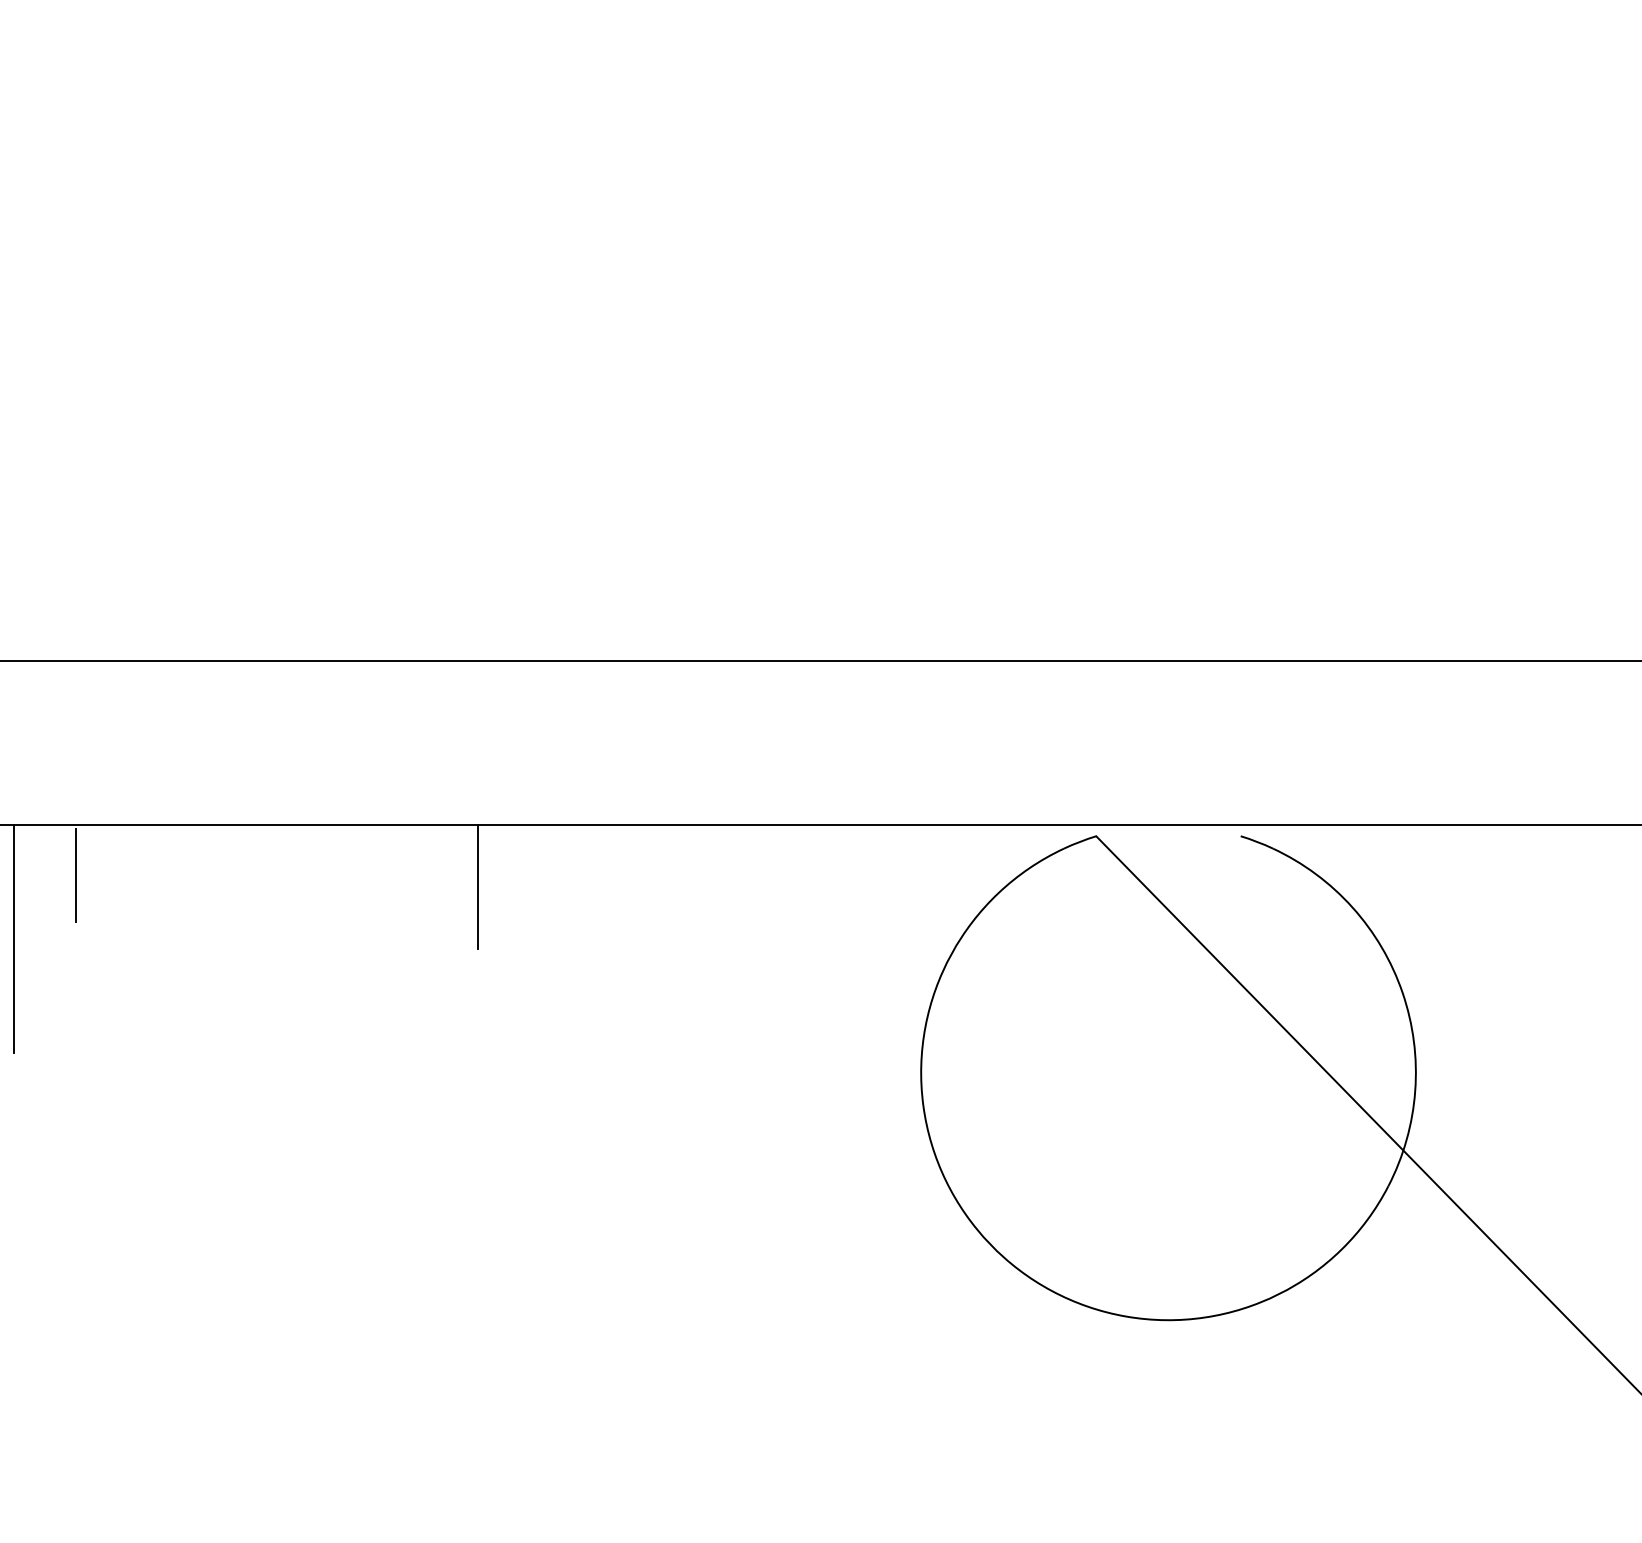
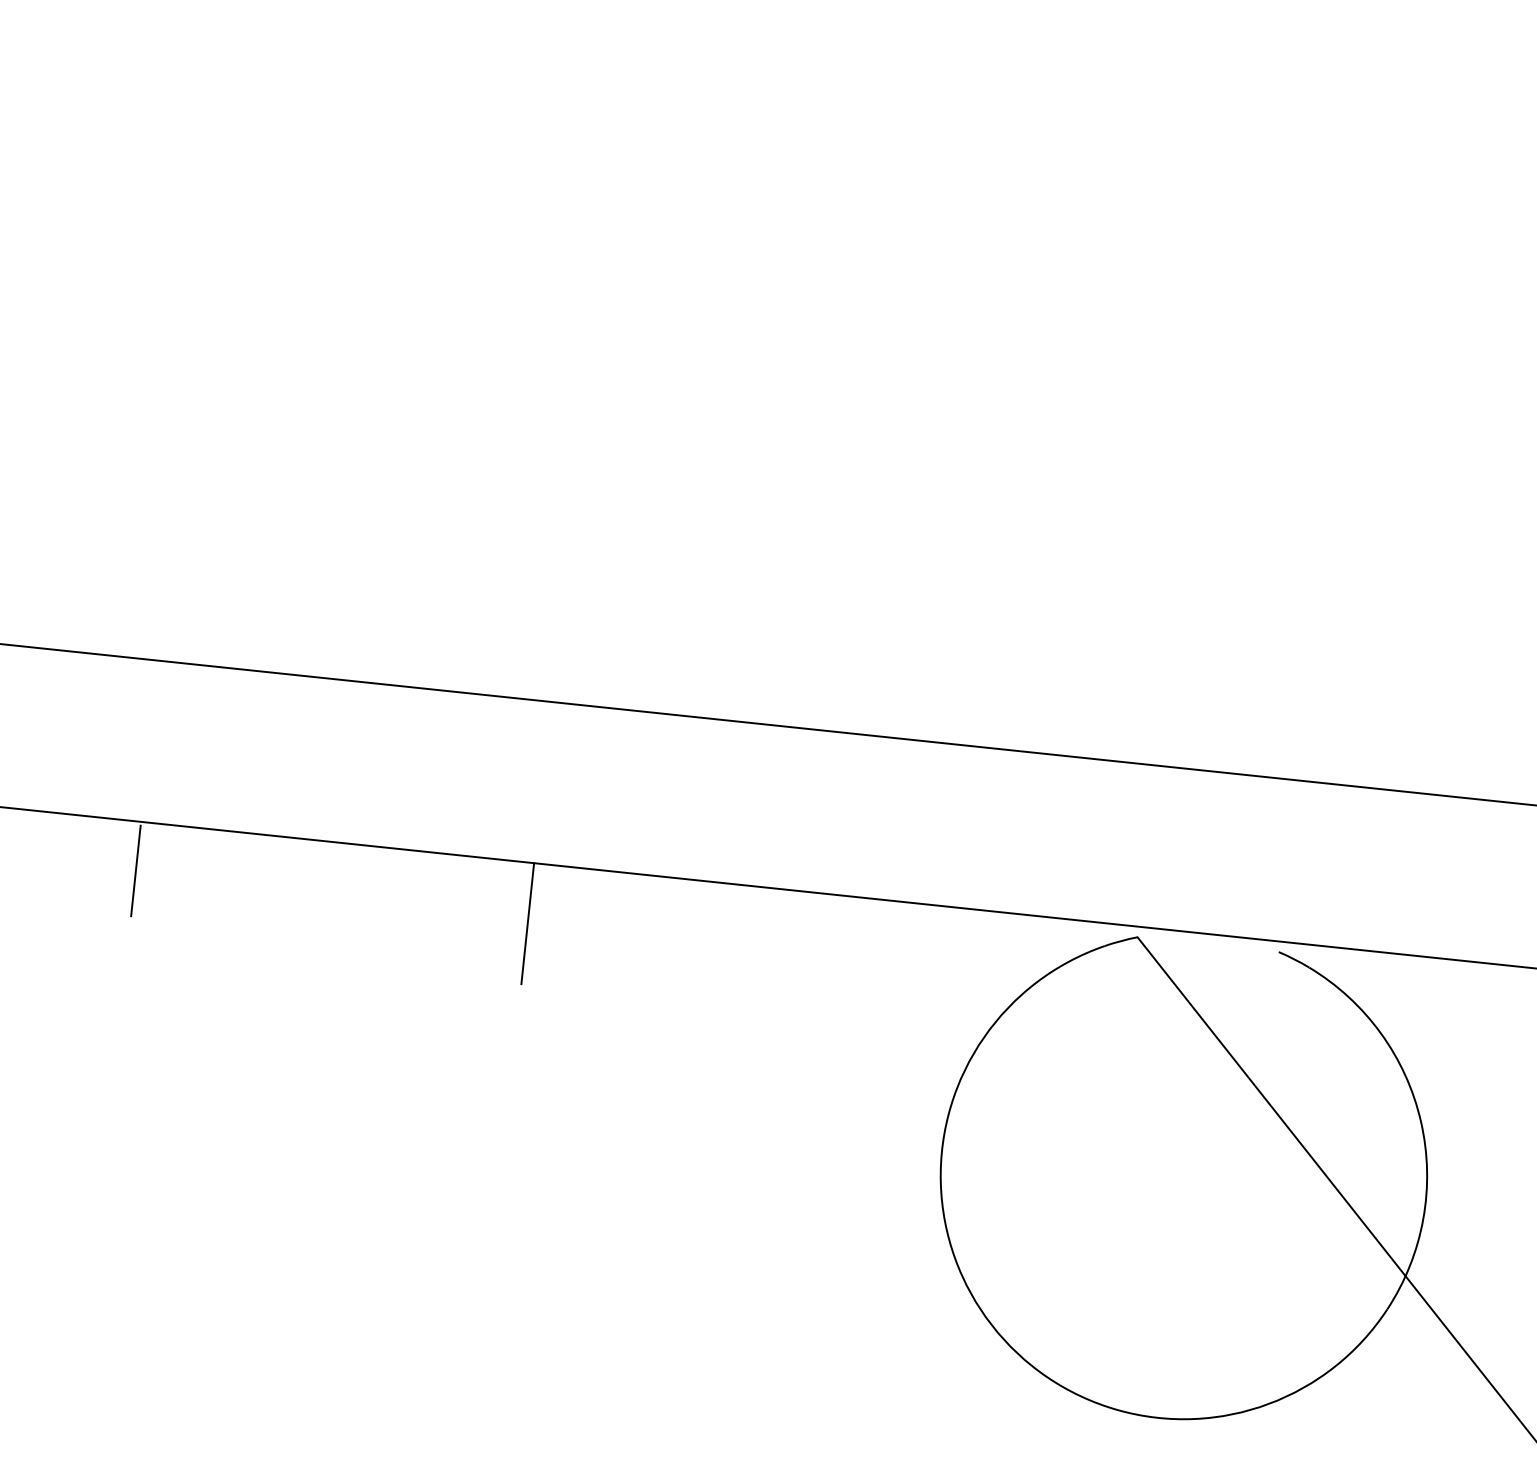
line: (14, 938) -> (69, 926), removed

